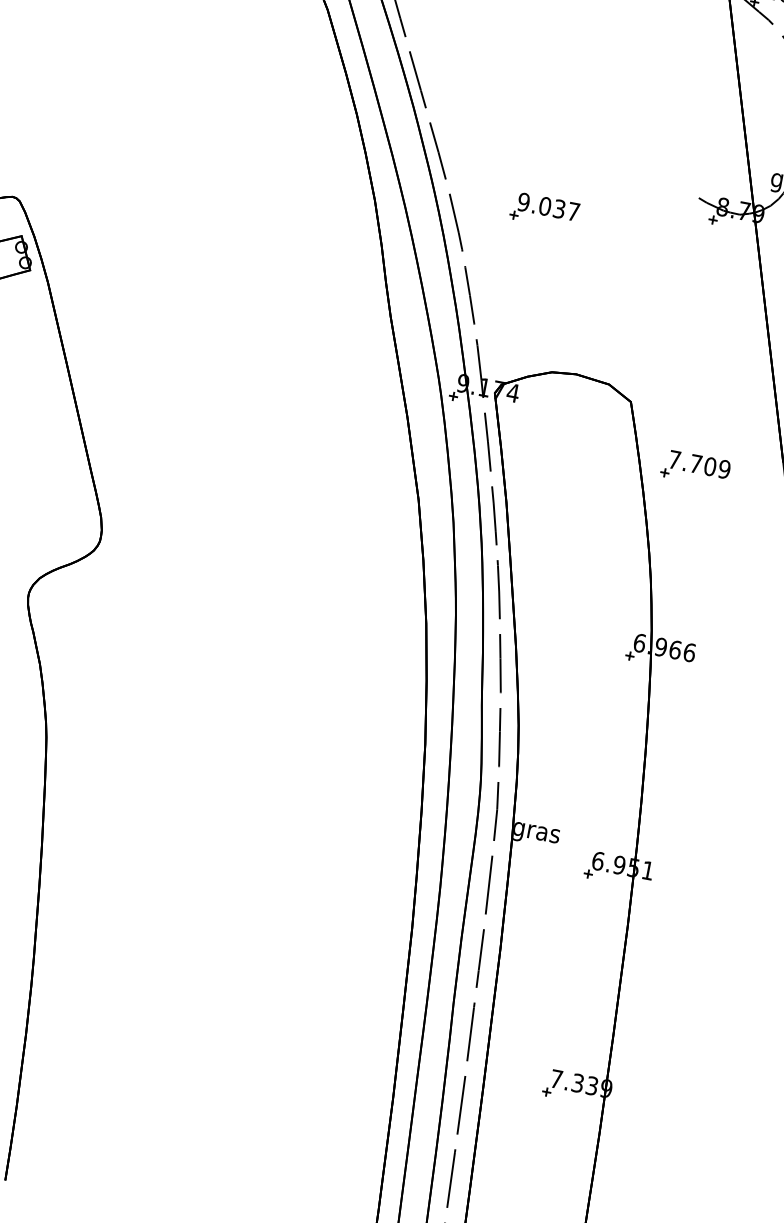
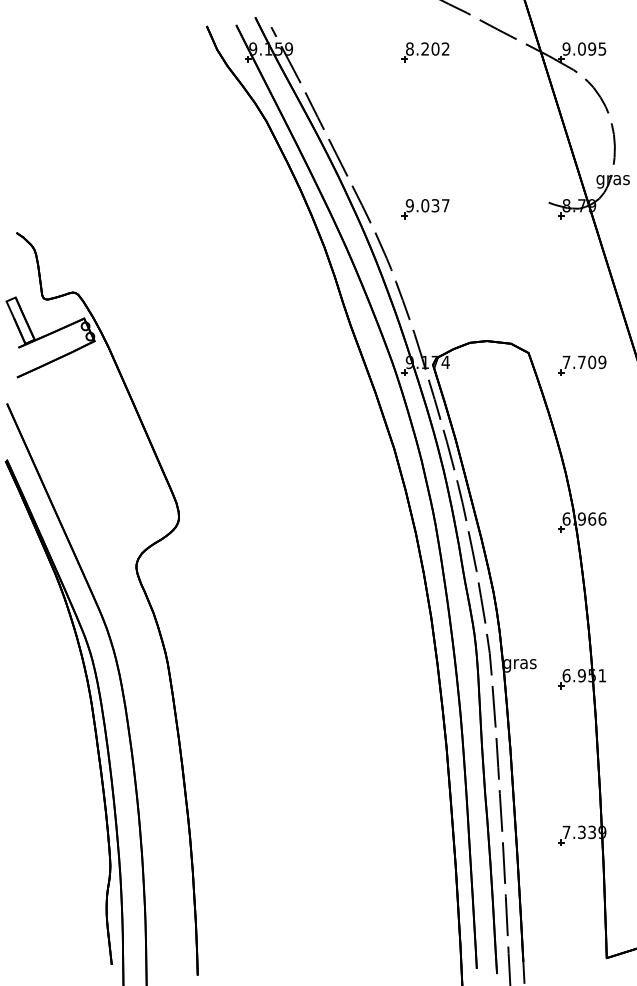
part: (544, 211) -> (425, 209), moved
part: (696, 468) -> (582, 365), moved

